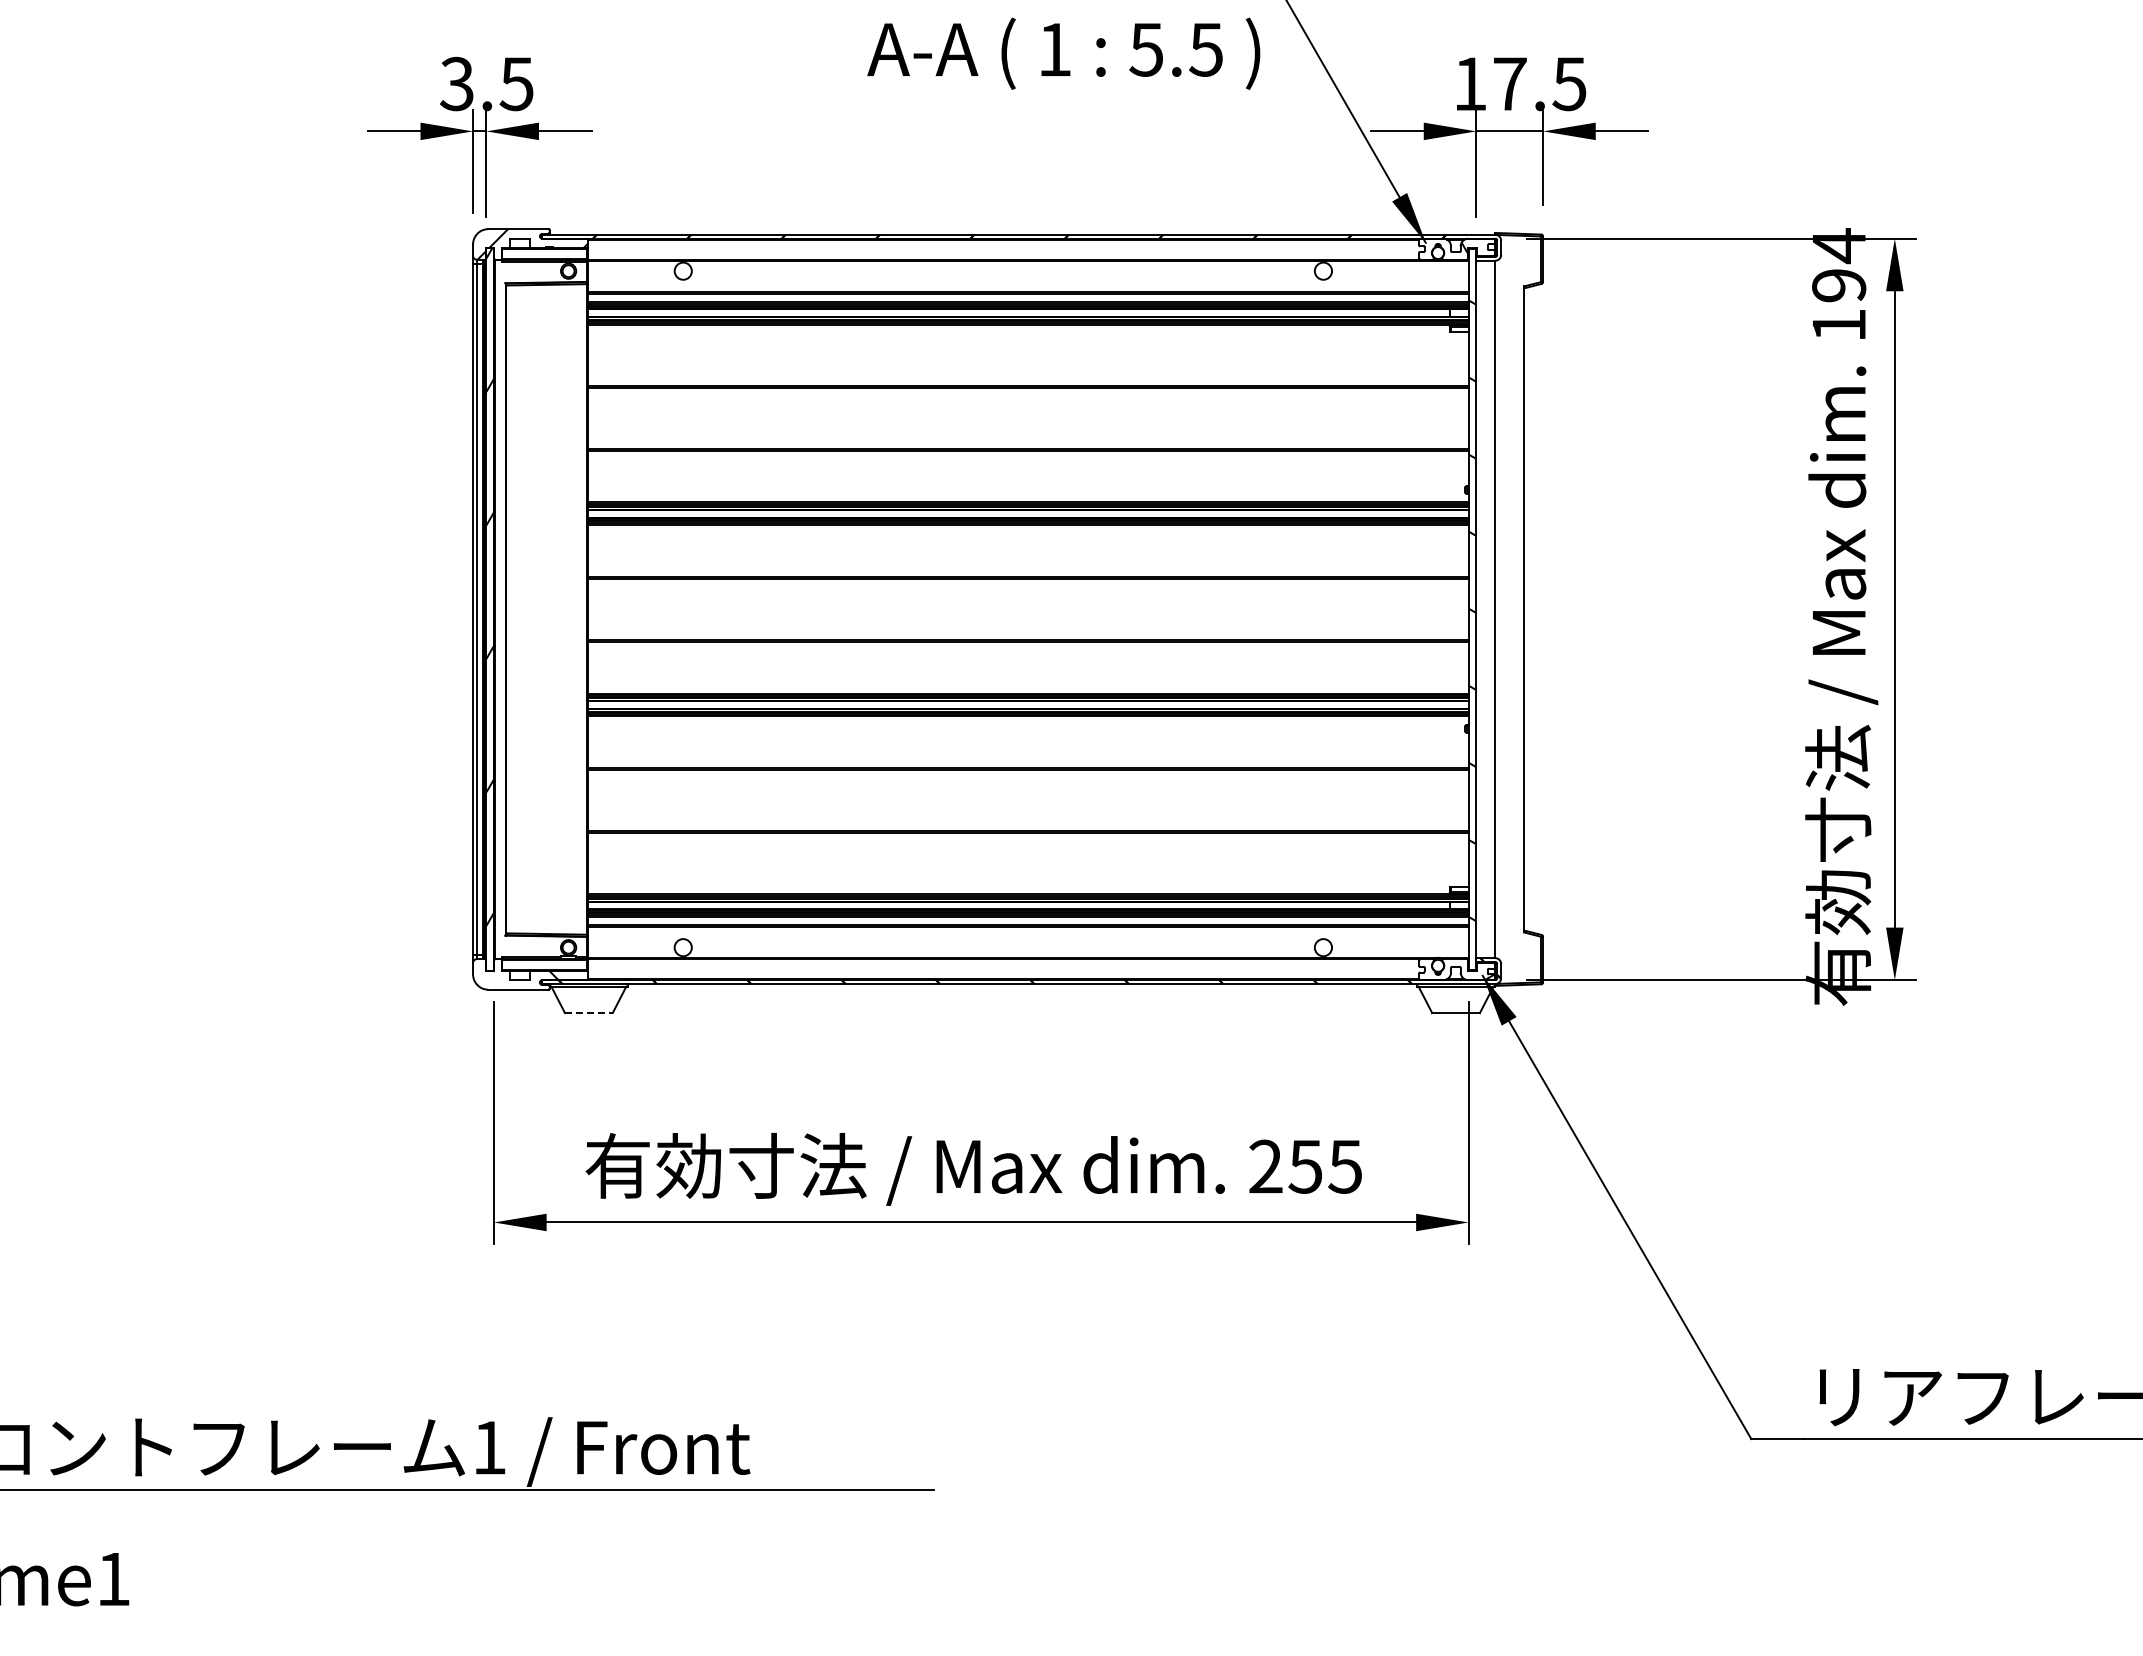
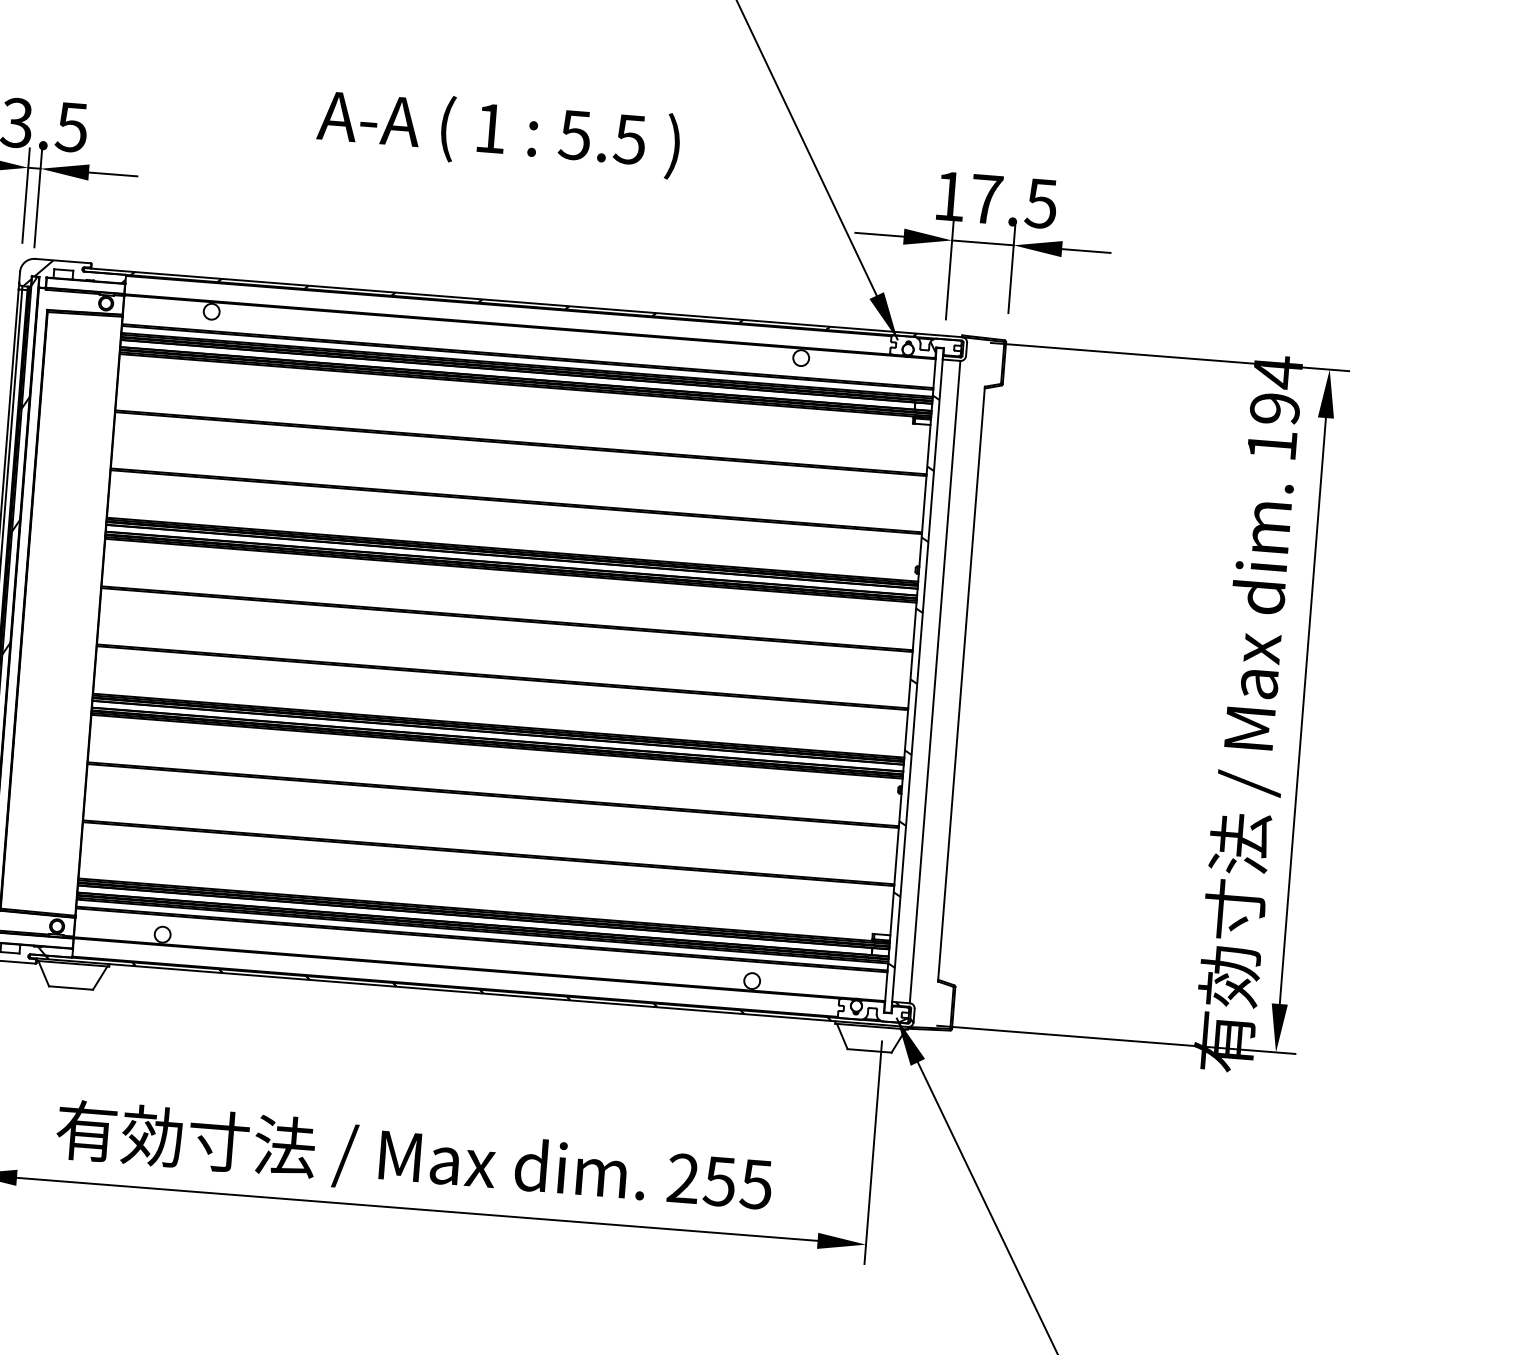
text: (1063, 53) -> (498, 132), moved
line: (588, 1013) -> (70, 988), dashed -> solid

